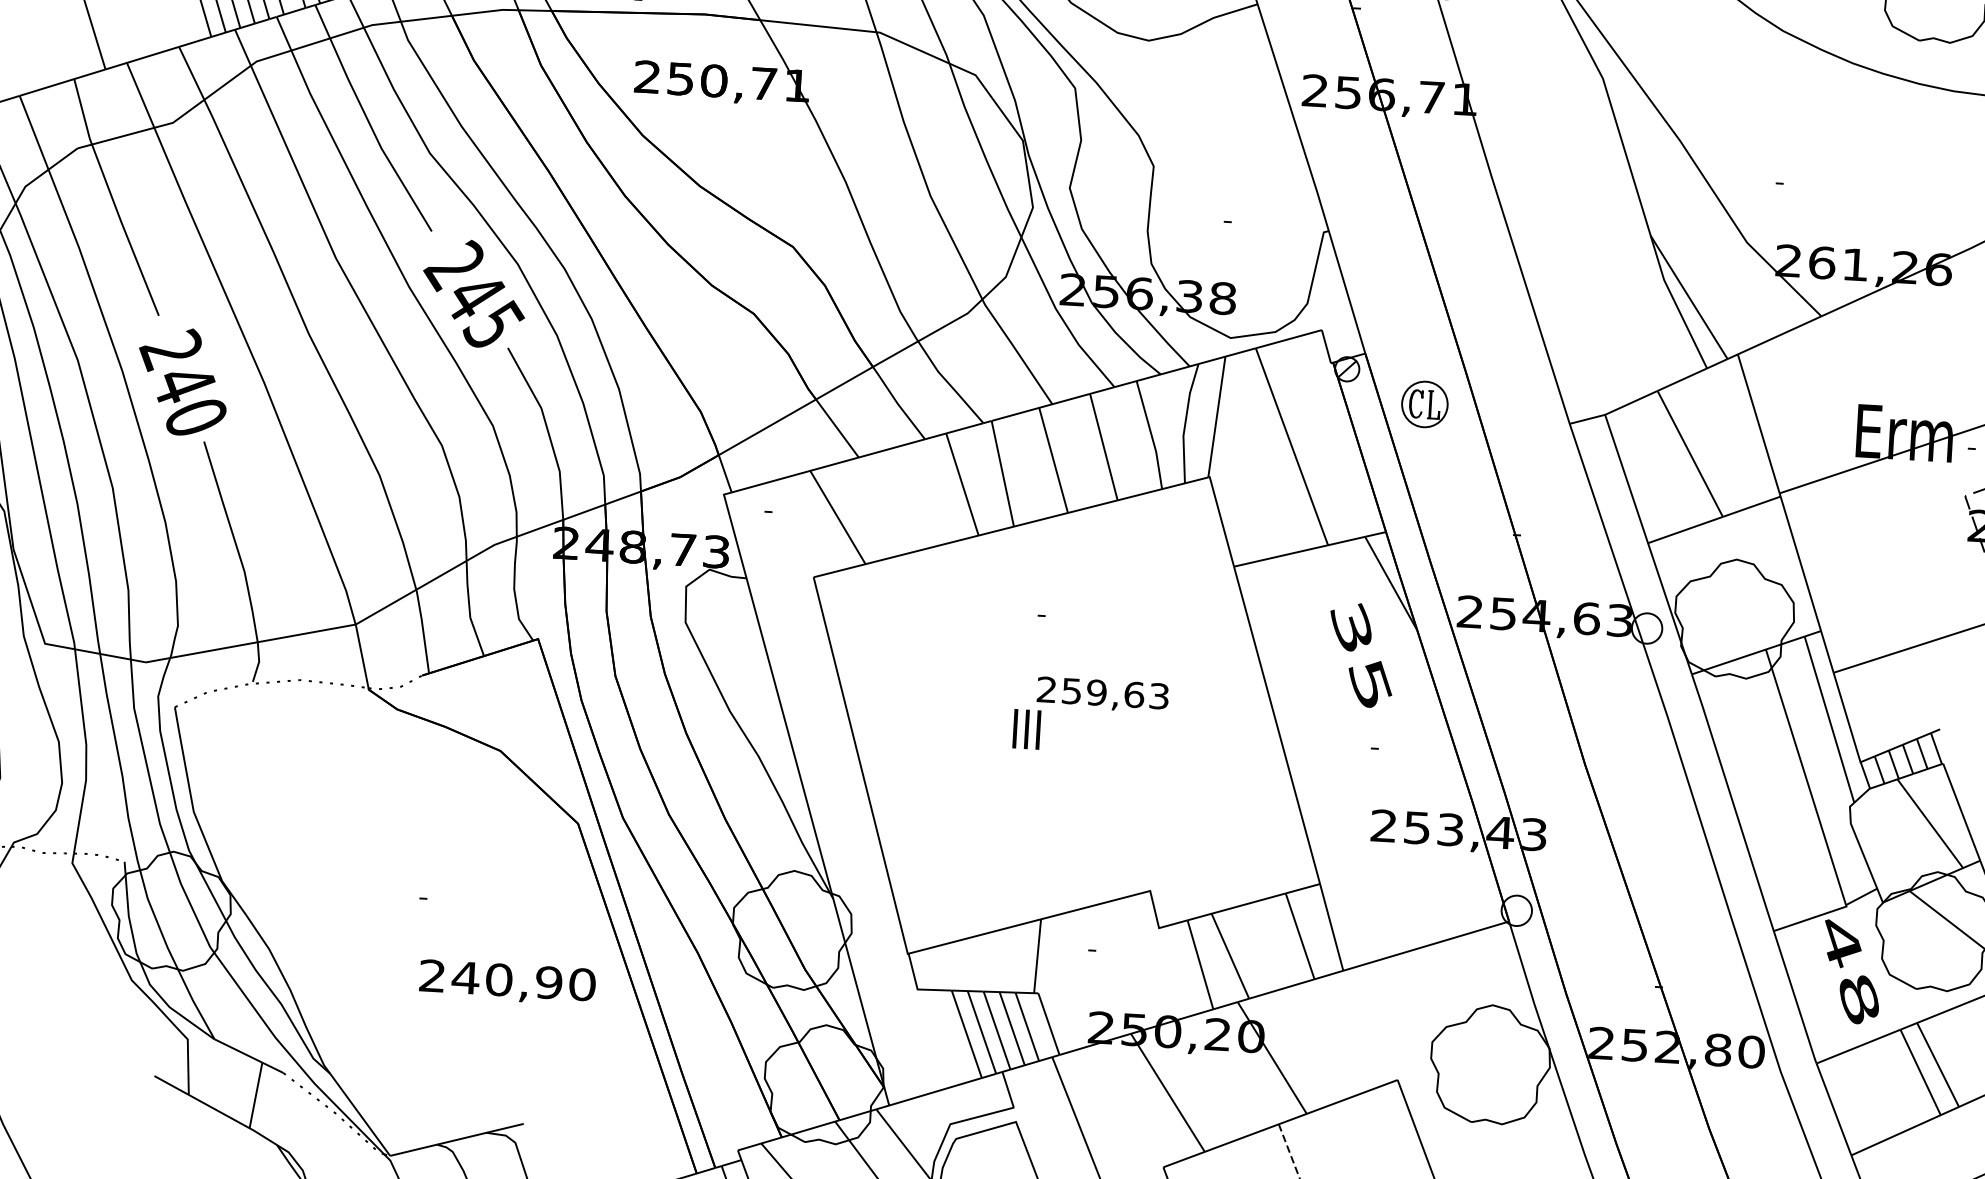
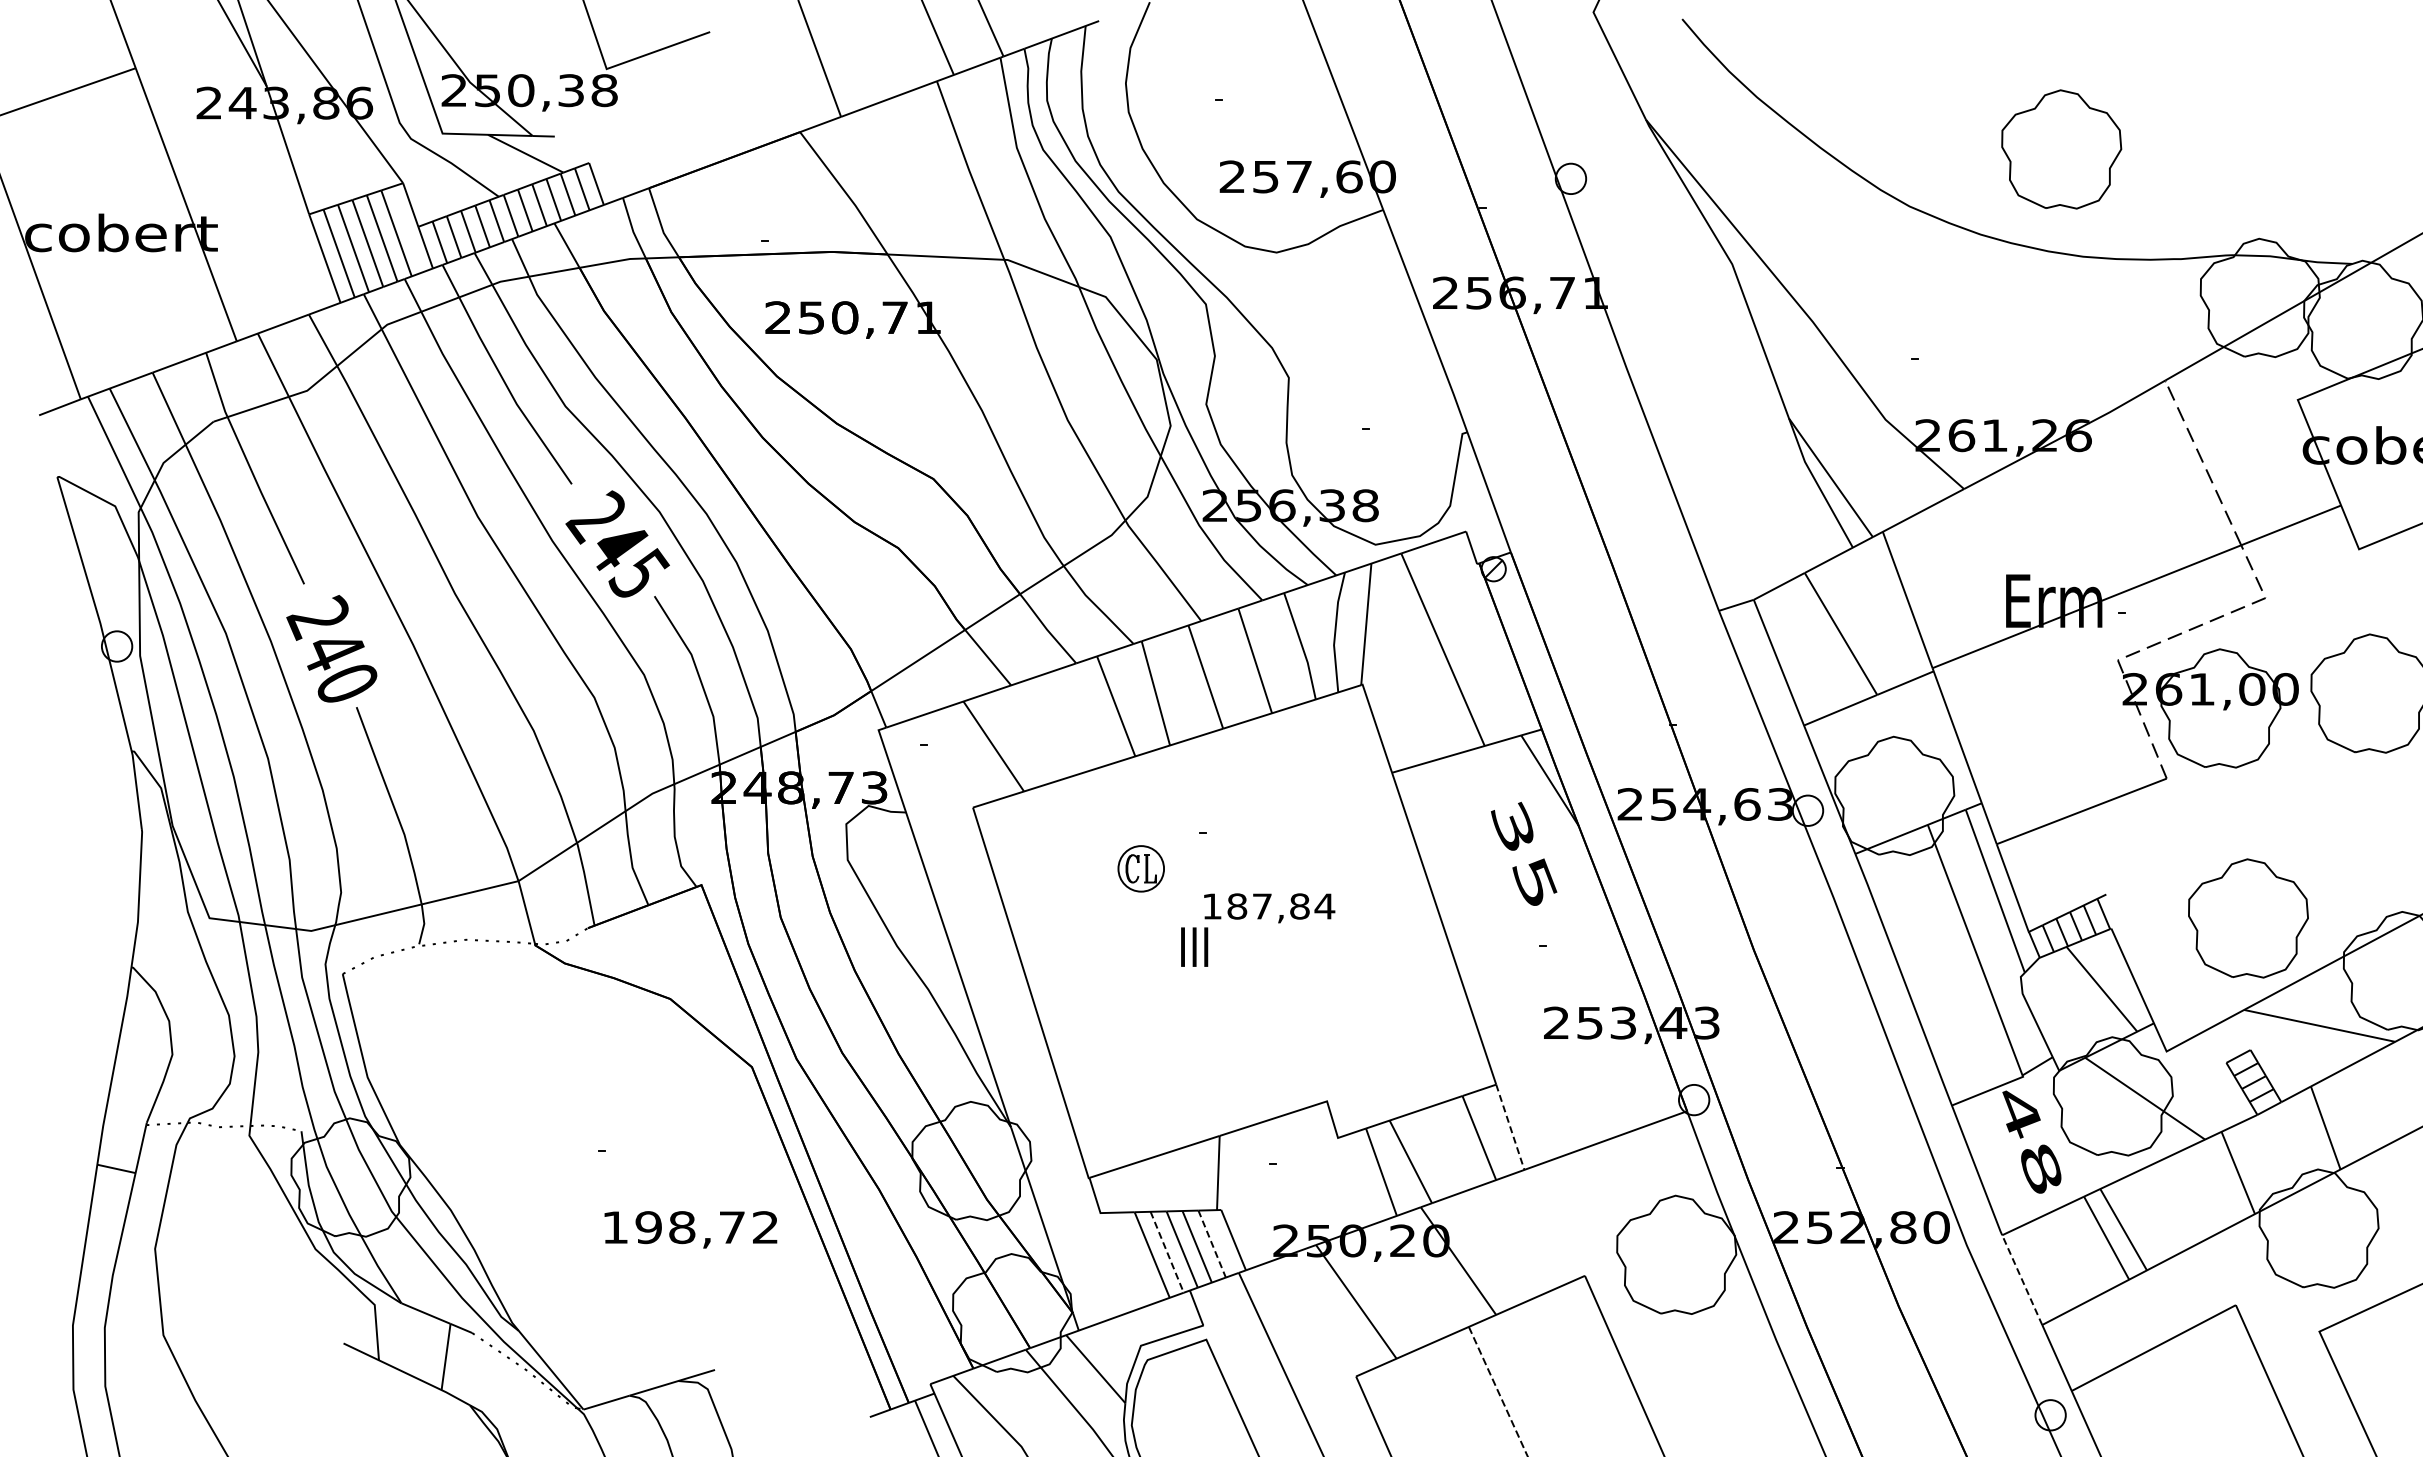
part: (1424, 404) -> (1140, 868), moved
text: (1102, 693) -> (1268, 906), 259,63 -> 187,84
line: (1331, 927) -> (1510, 1127), solid -> dashed
text: (507, 980) -> (690, 1227), 240,90 -> 198,72
line: (1027, 1027) -> (1212, 1244), solid -> dashed
line: (982, 1032) -> (1167, 1252), solid -> dashed
line: (1834, 1108) -> (2022, 1279), solid -> dashed

